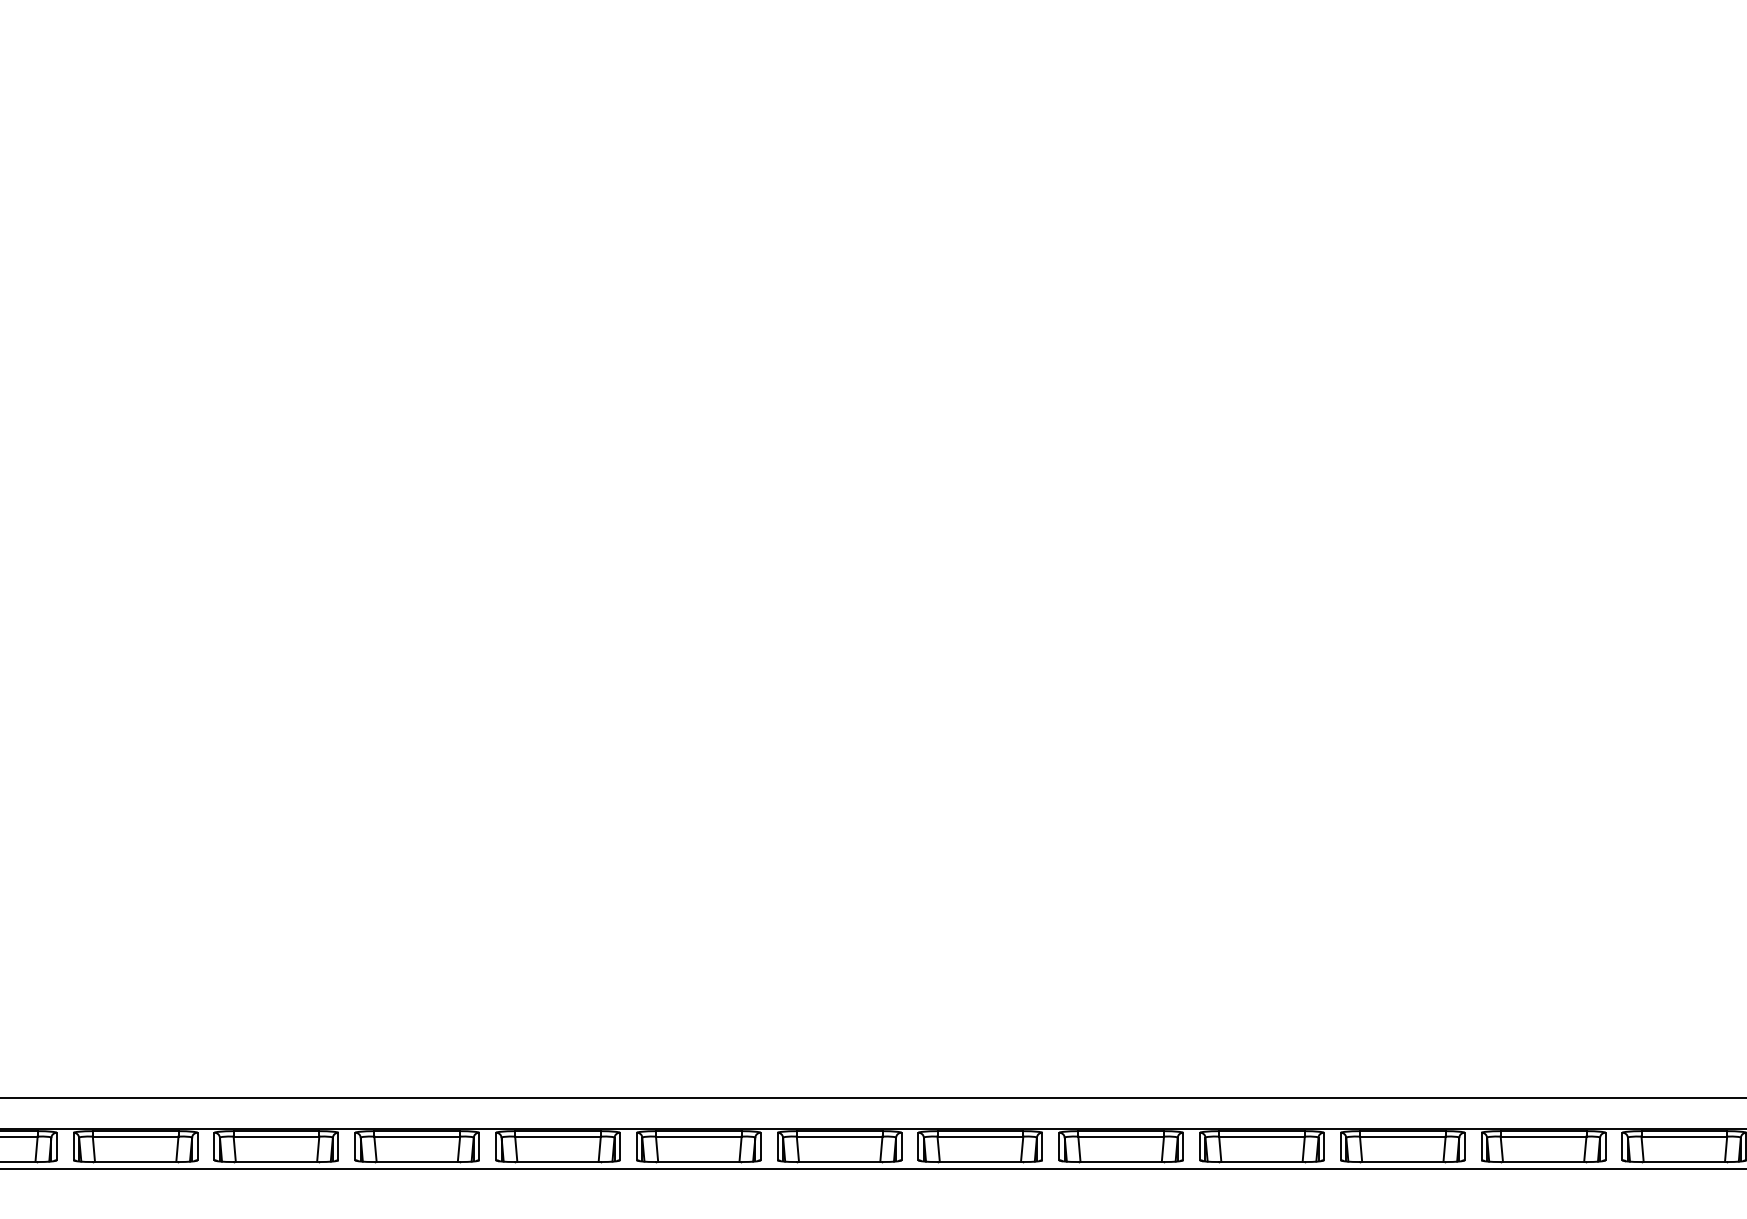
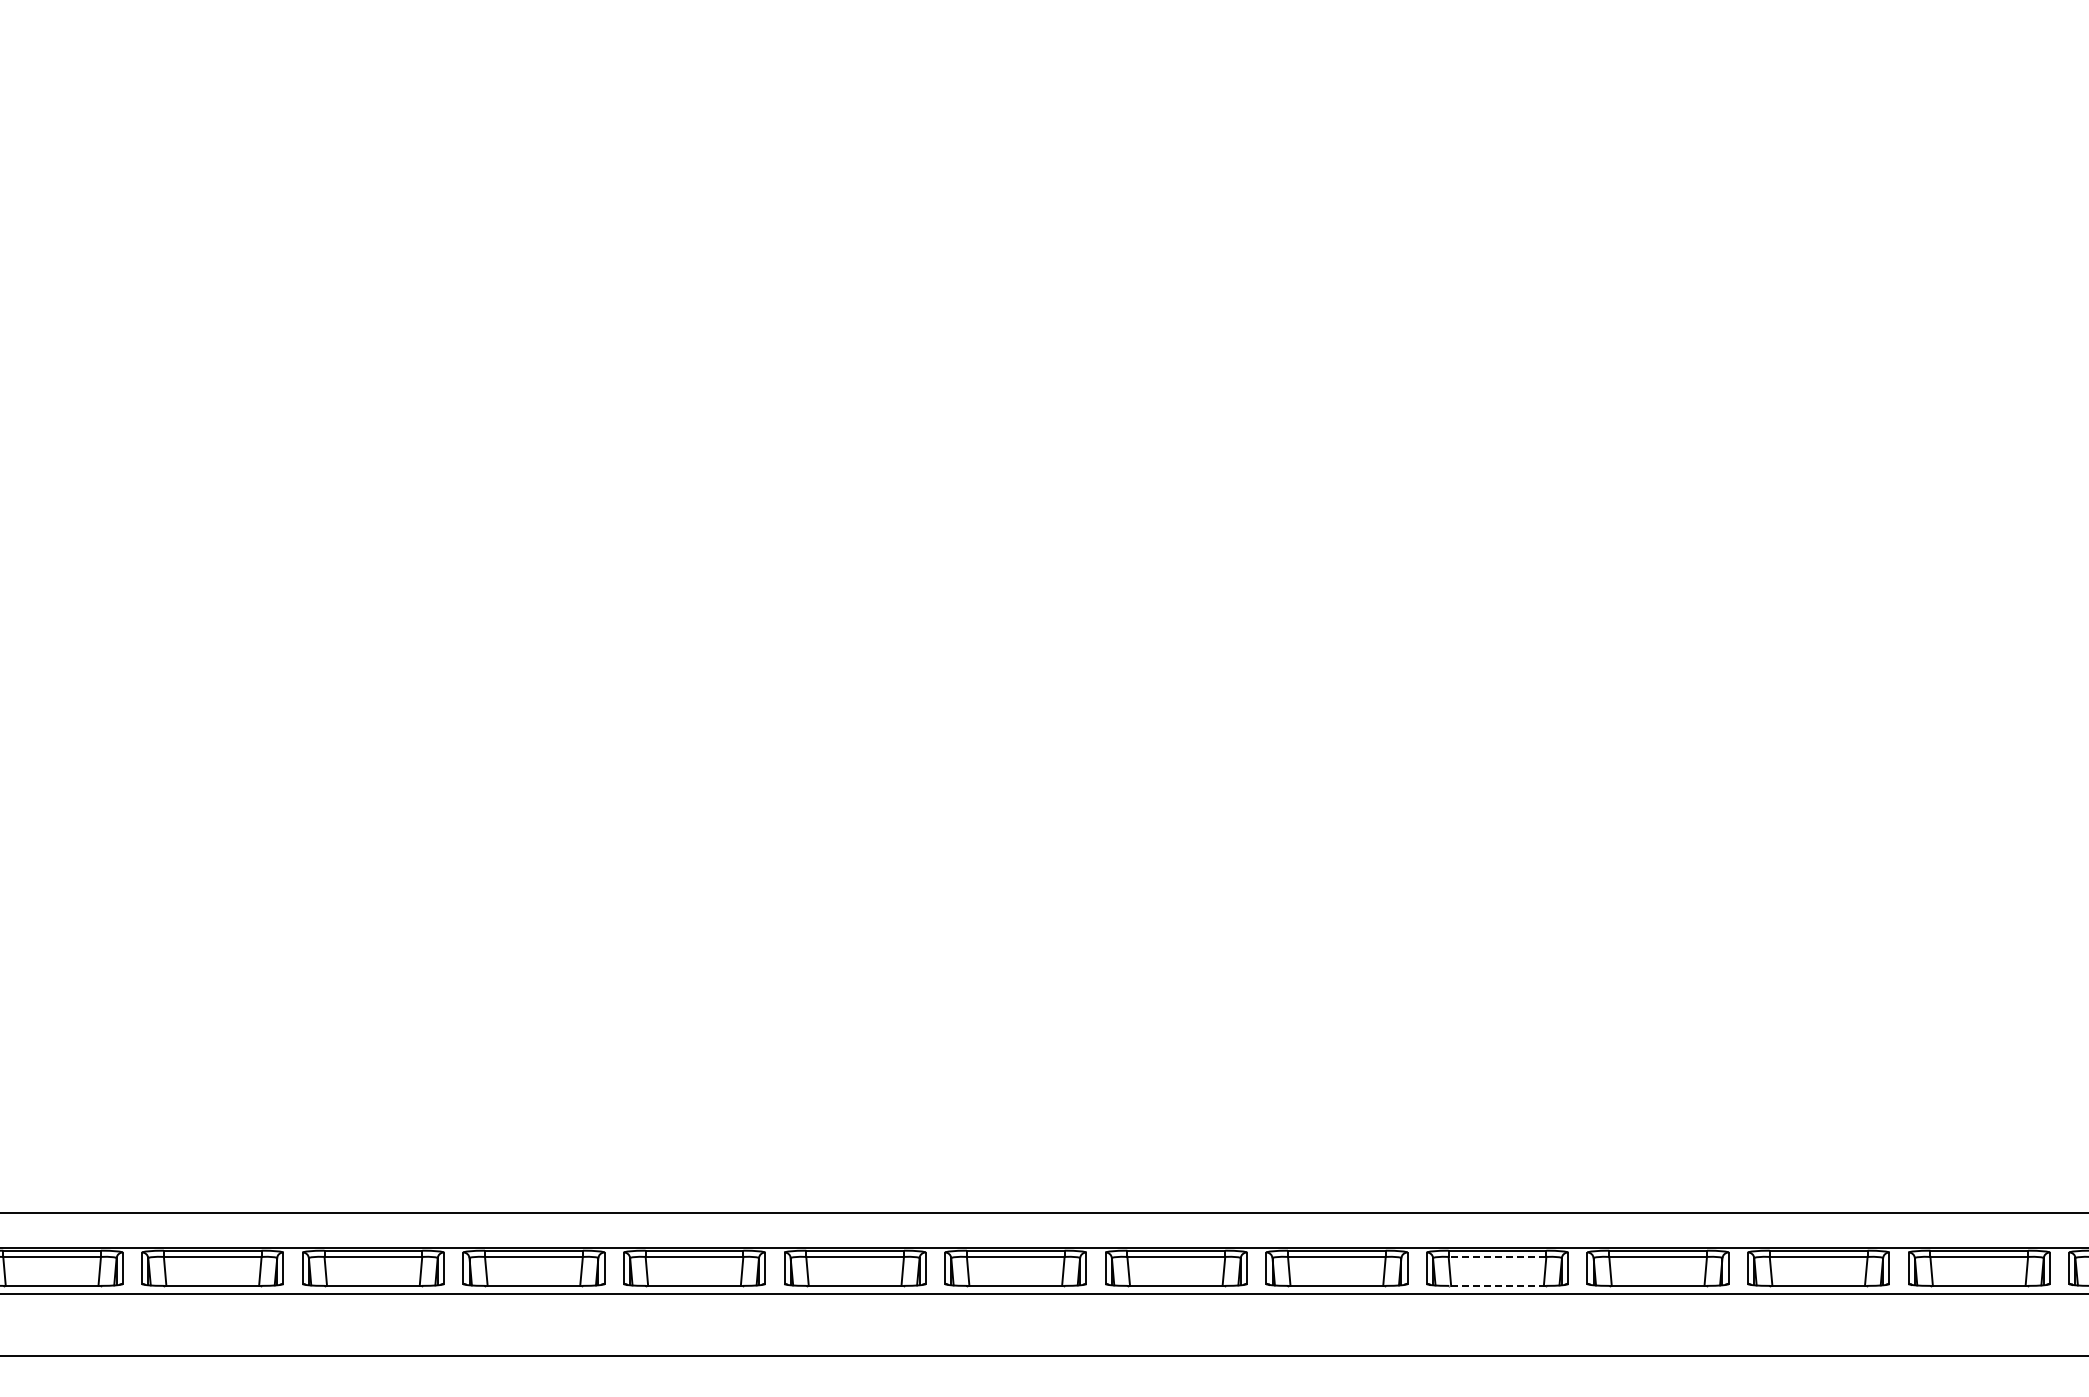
line: (1261, 1136) -> (1497, 1256), solid -> dashed
line: (1261, 1161) -> (1497, 1285), solid -> dashed

